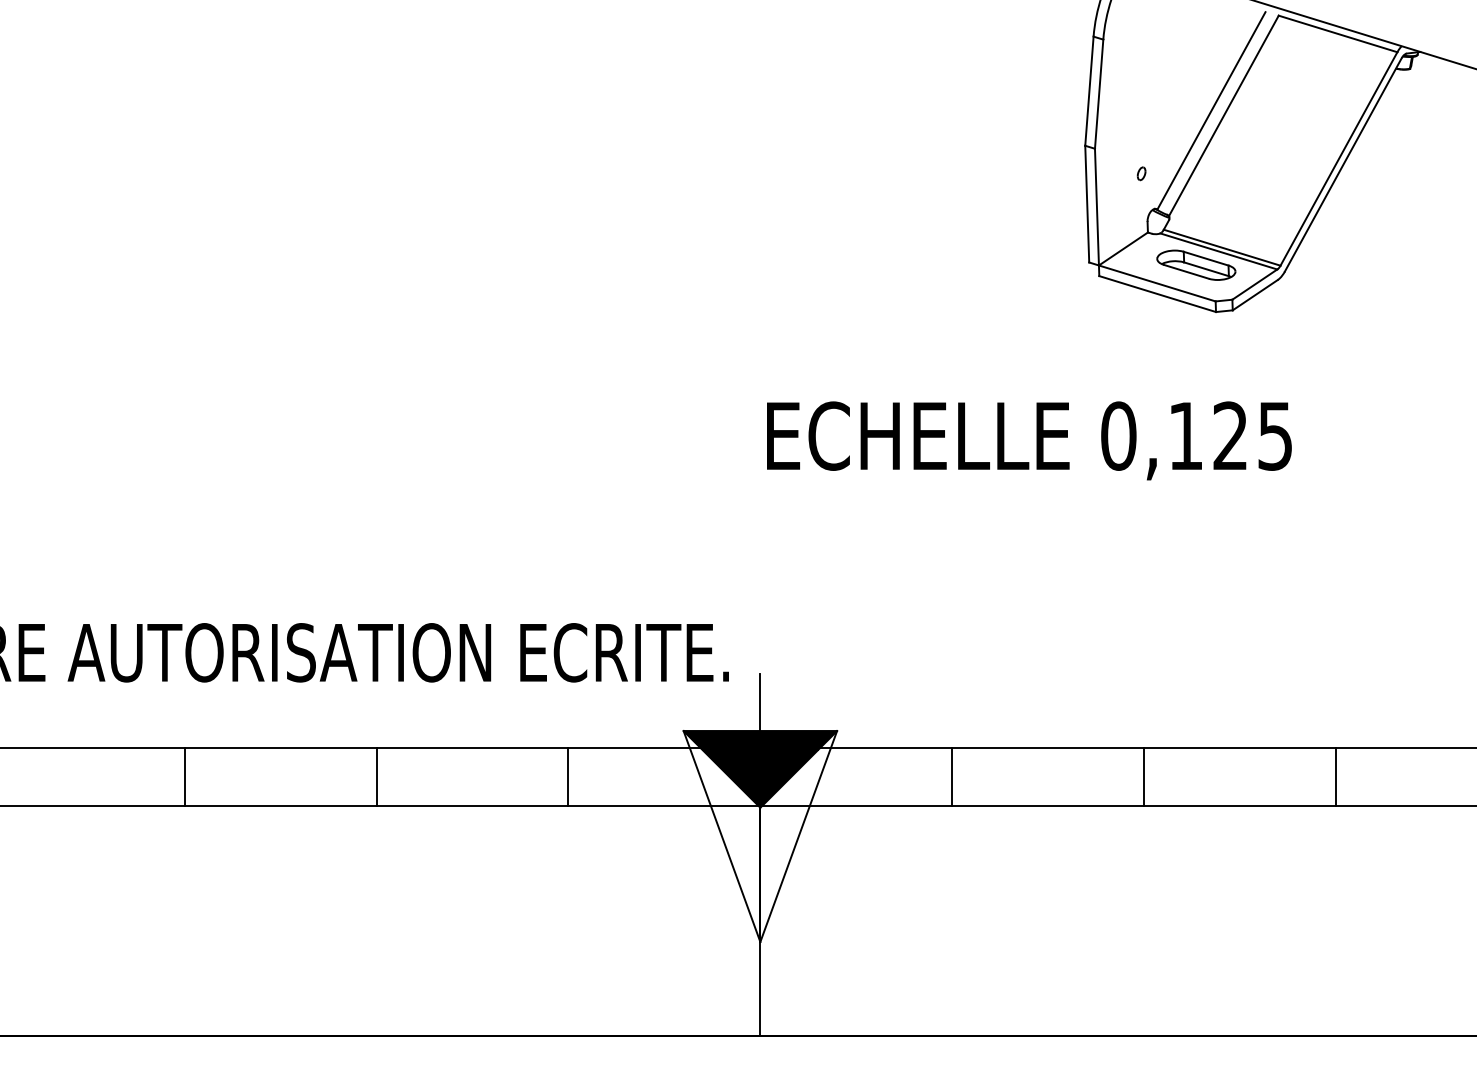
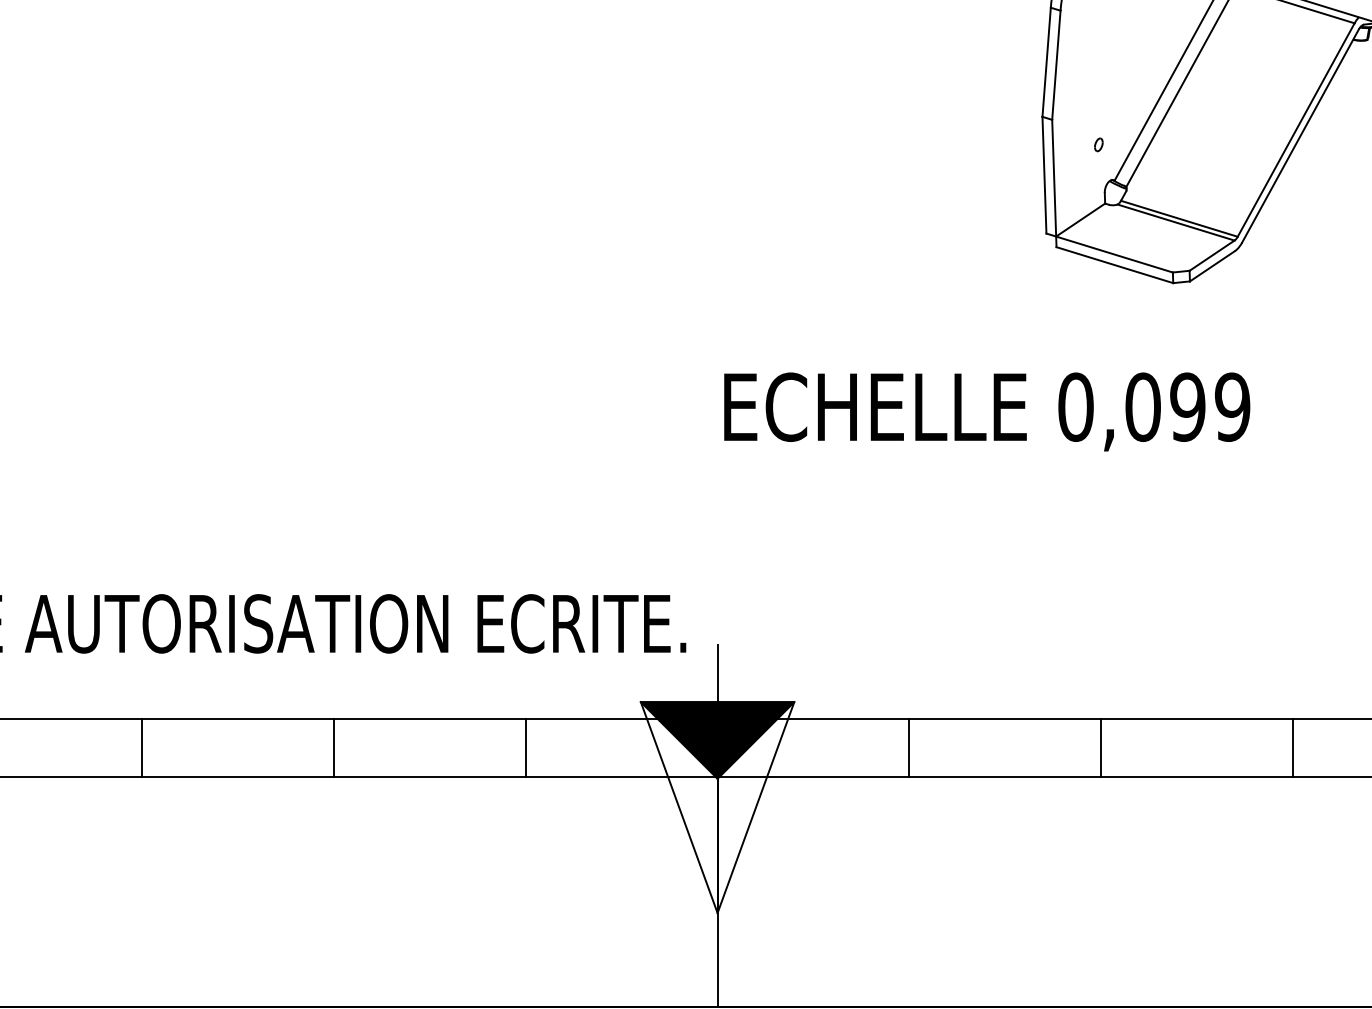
part: (1196, 264) -> (1153, 235), removed
text: (1230, 435) -> (1187, 406), 0,125 -> 0,099

